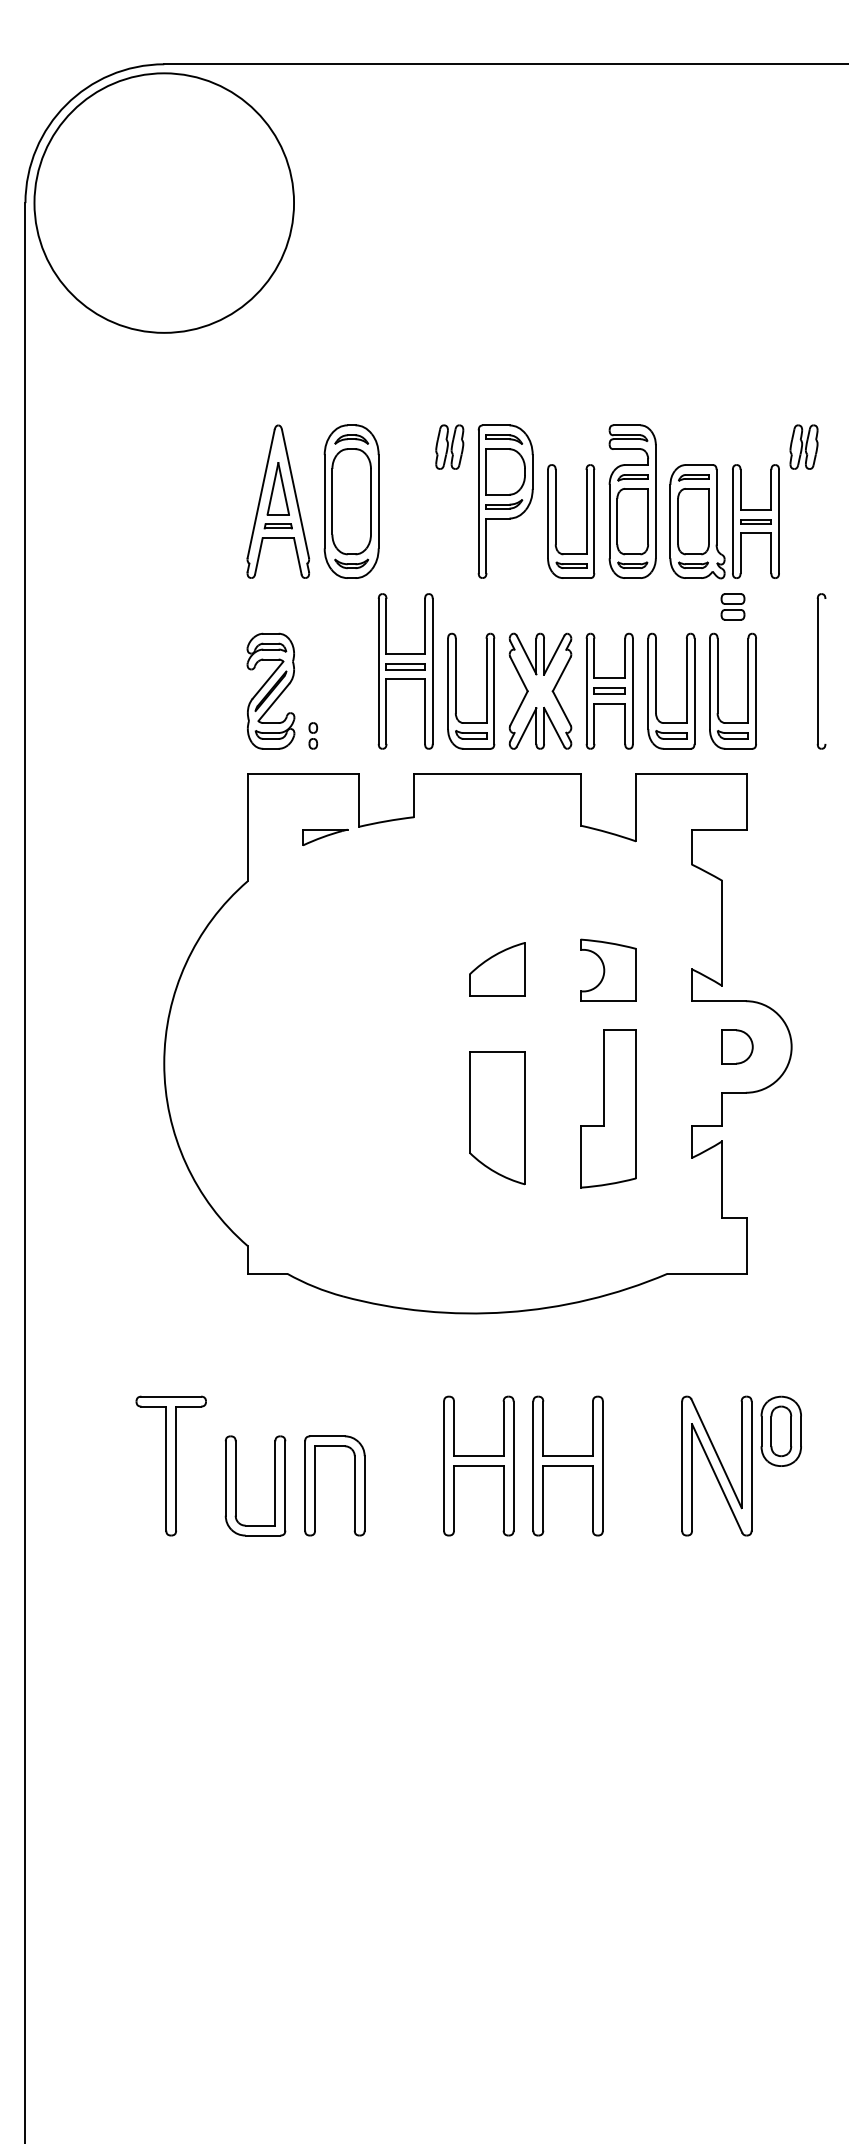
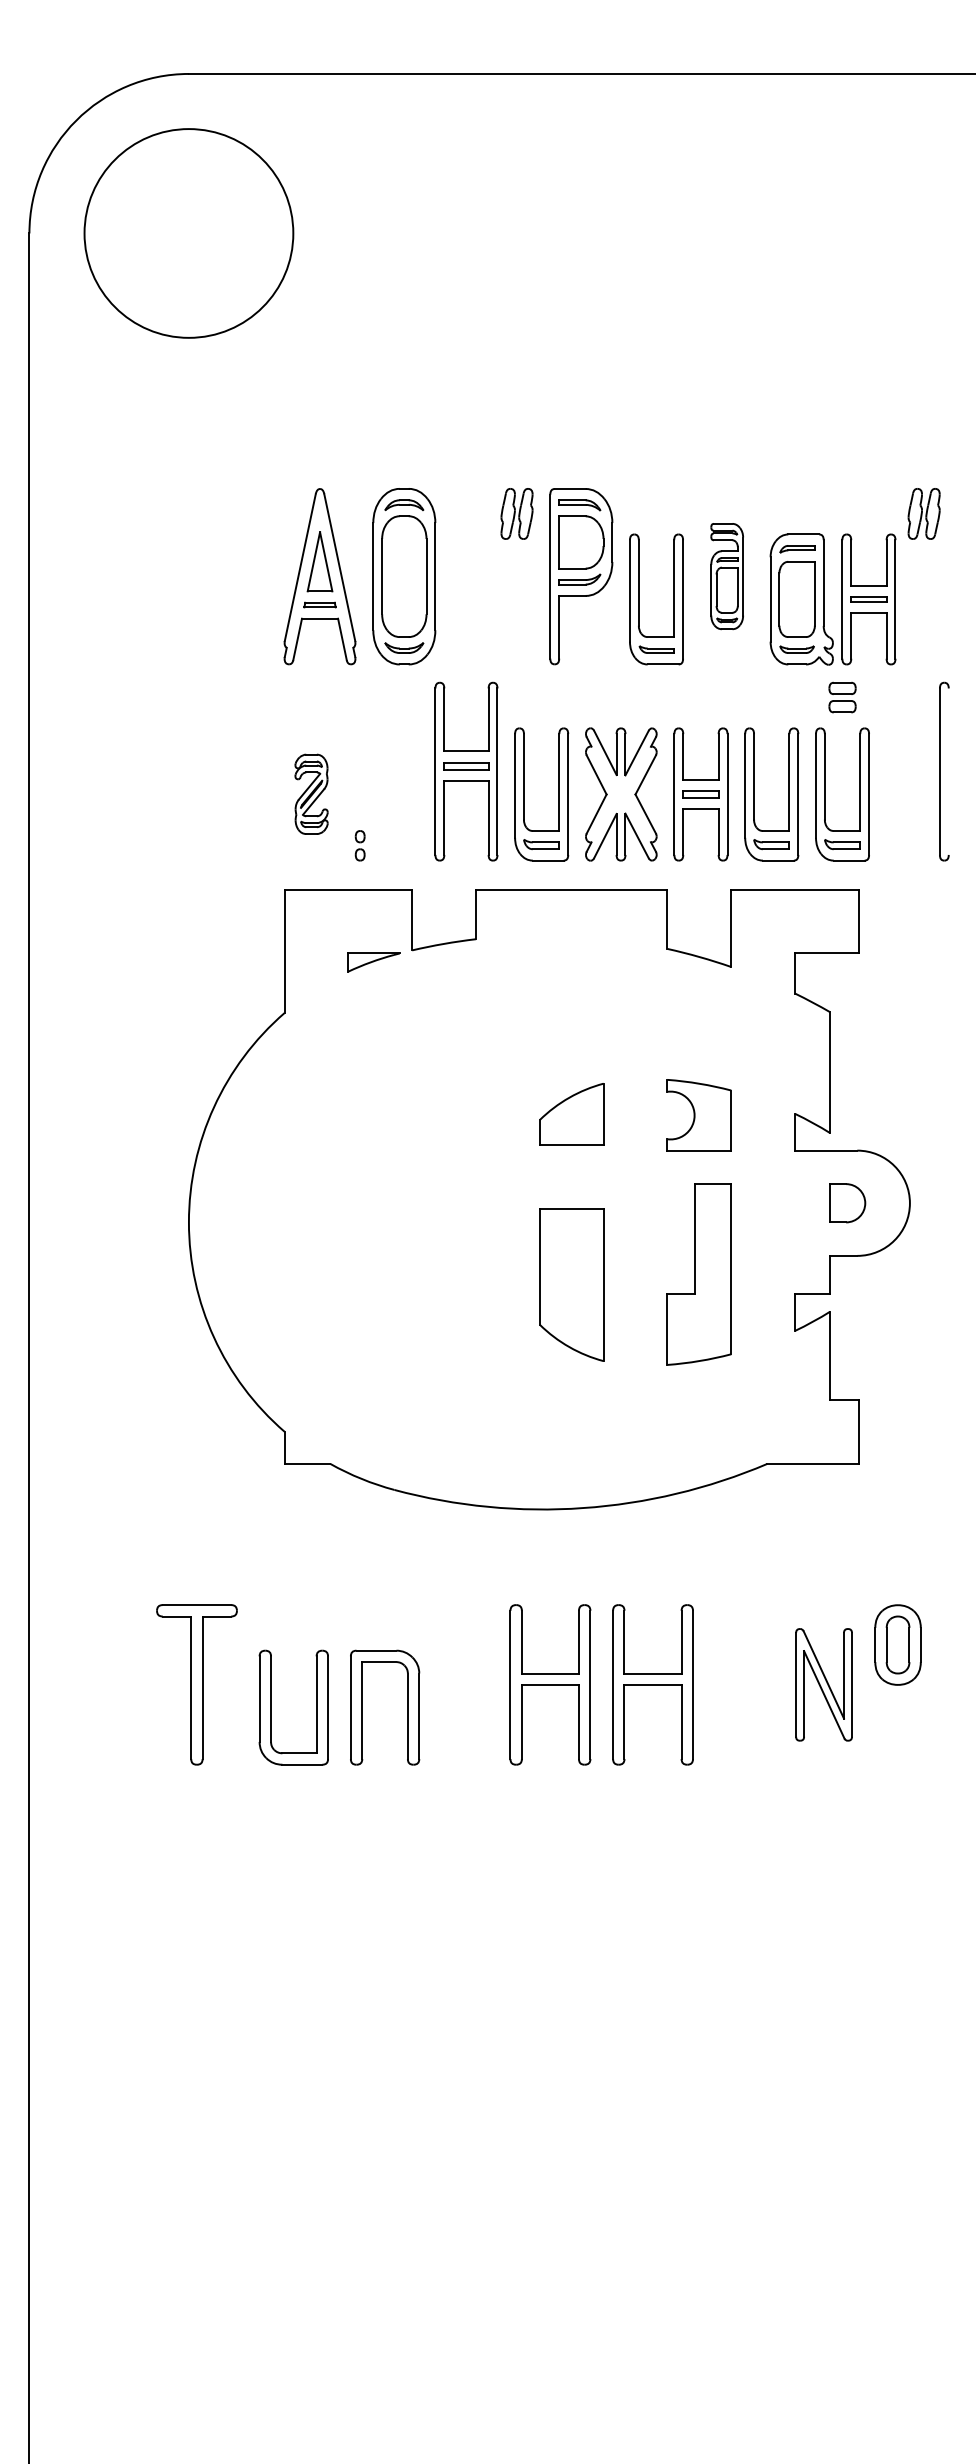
circle: (164, 202) -> (189, 232), size x0.7
part: (632, 501) -> (727, 576), size x0.6
part: (270, 690) -> (311, 793), size x0.6
part: (716, 1465) -> (823, 1684), size x0.7

